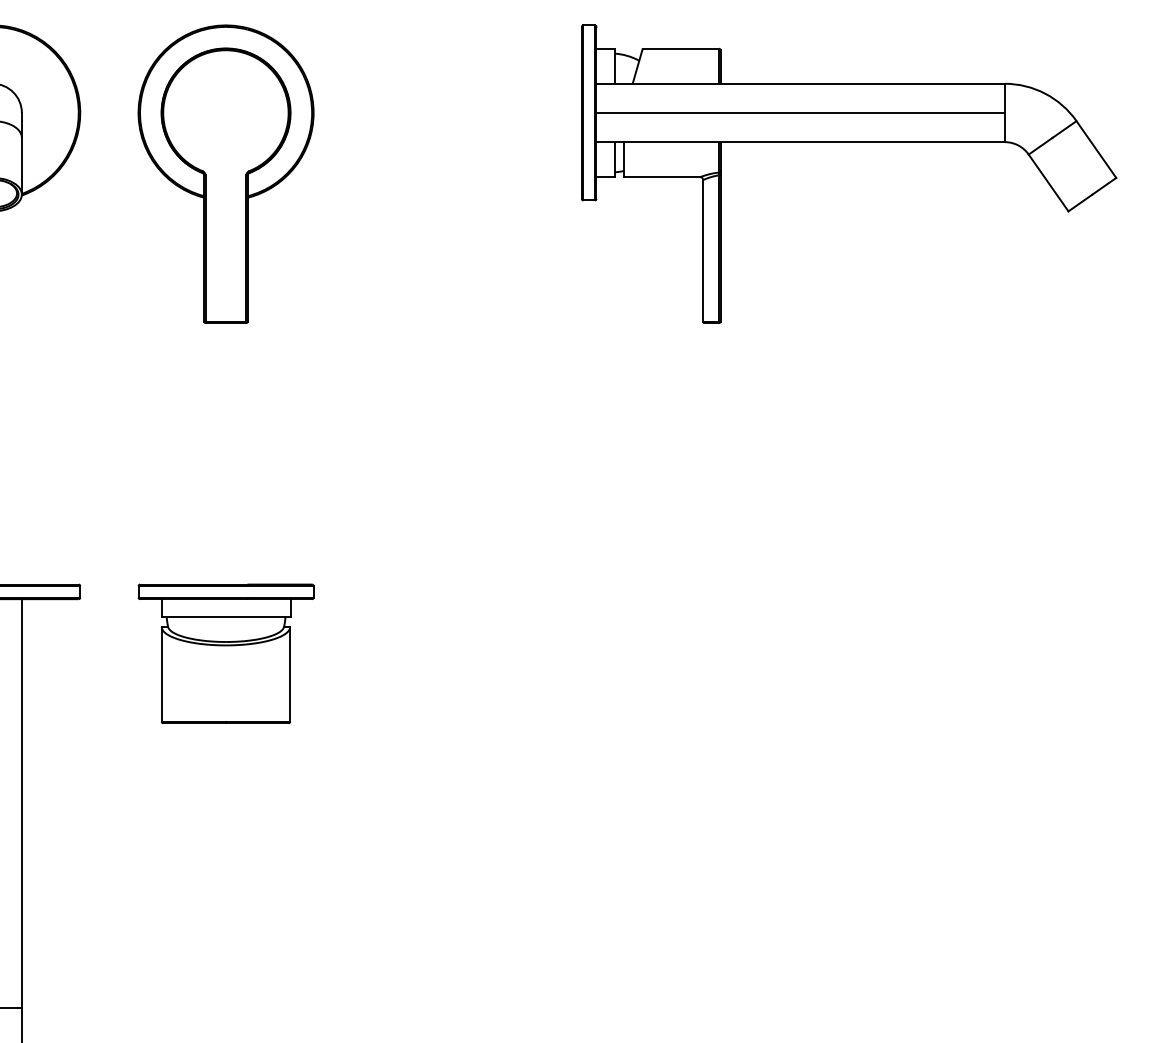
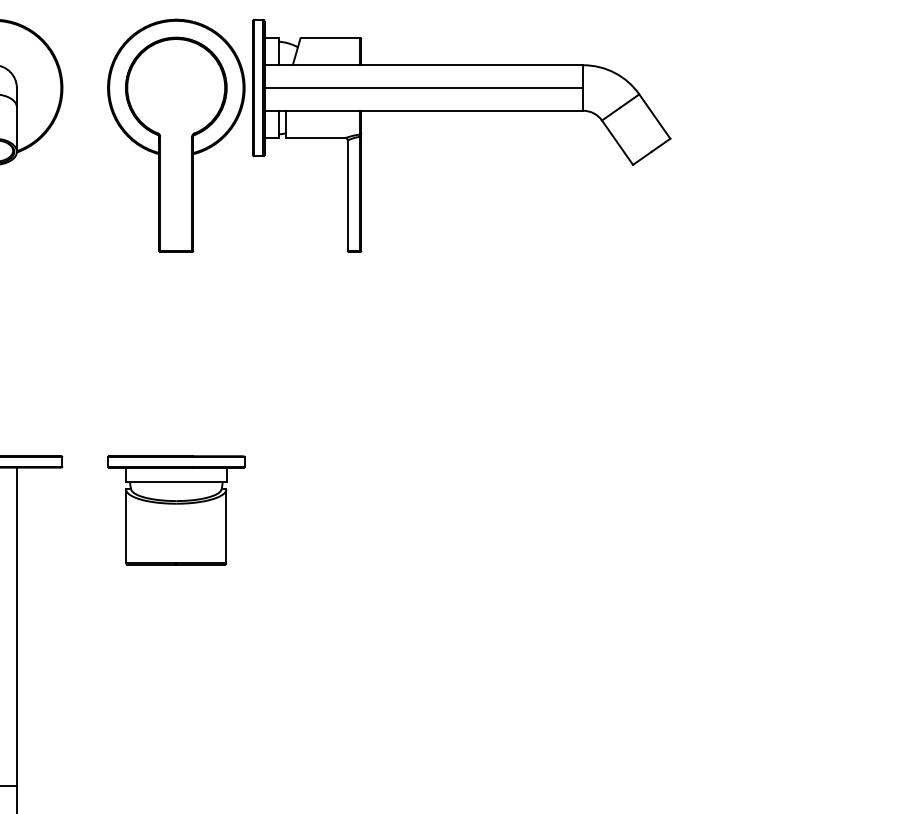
part: (848, 143) -> (461, 111), moved

